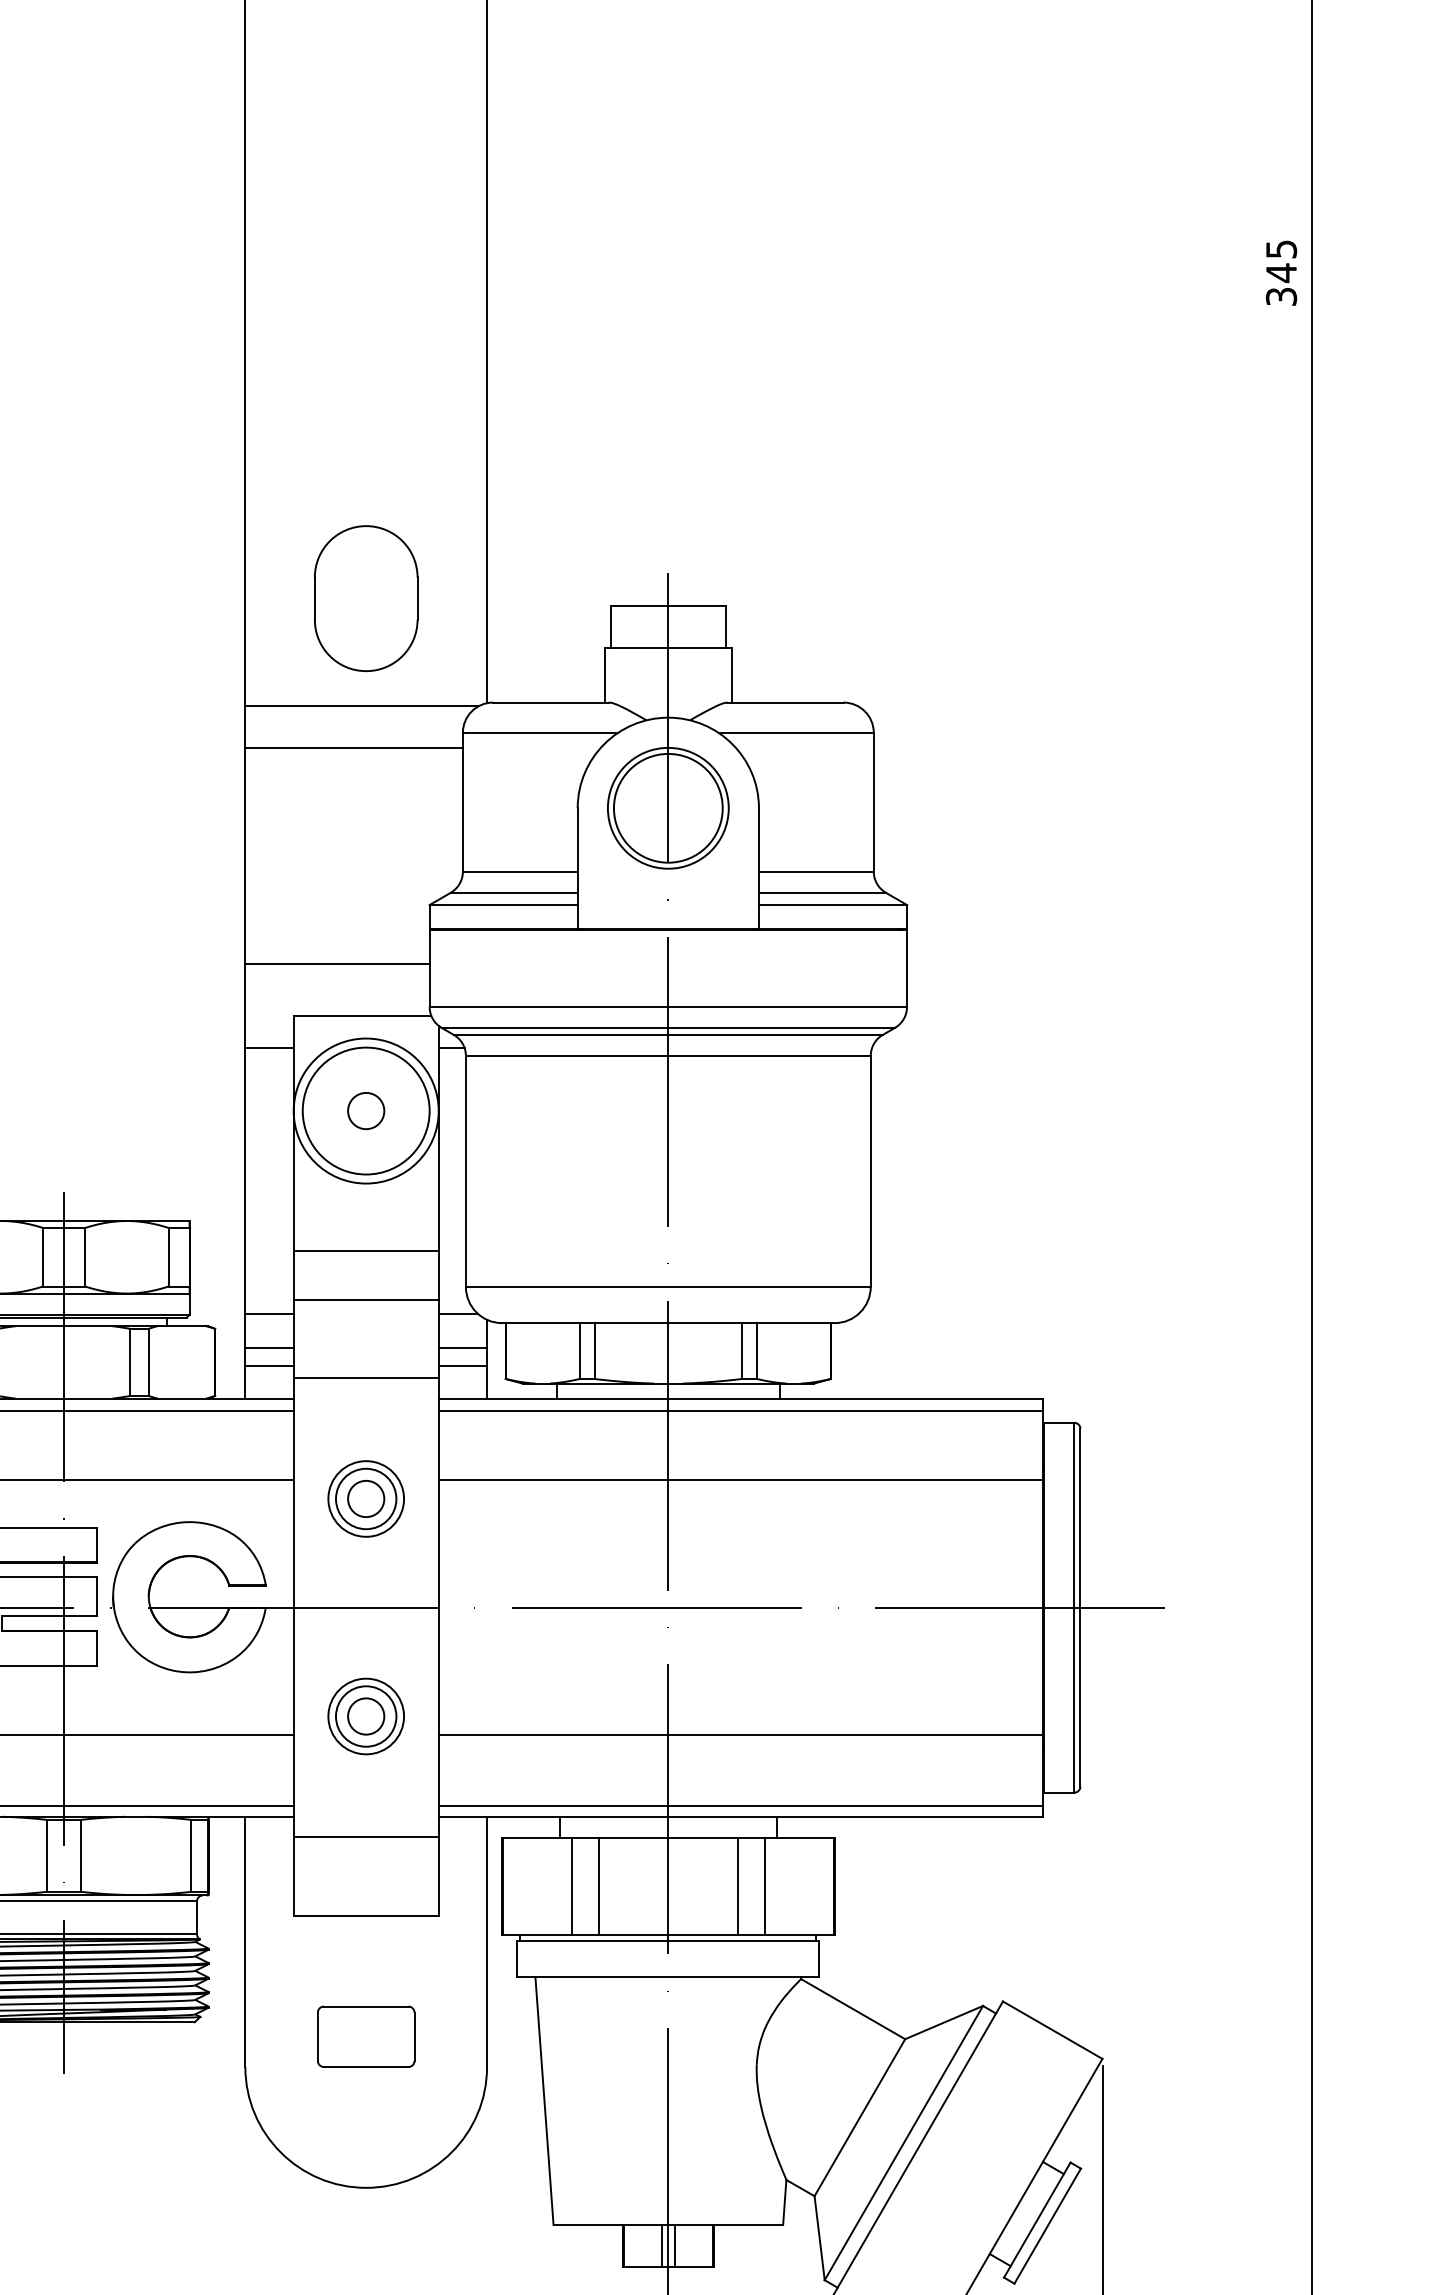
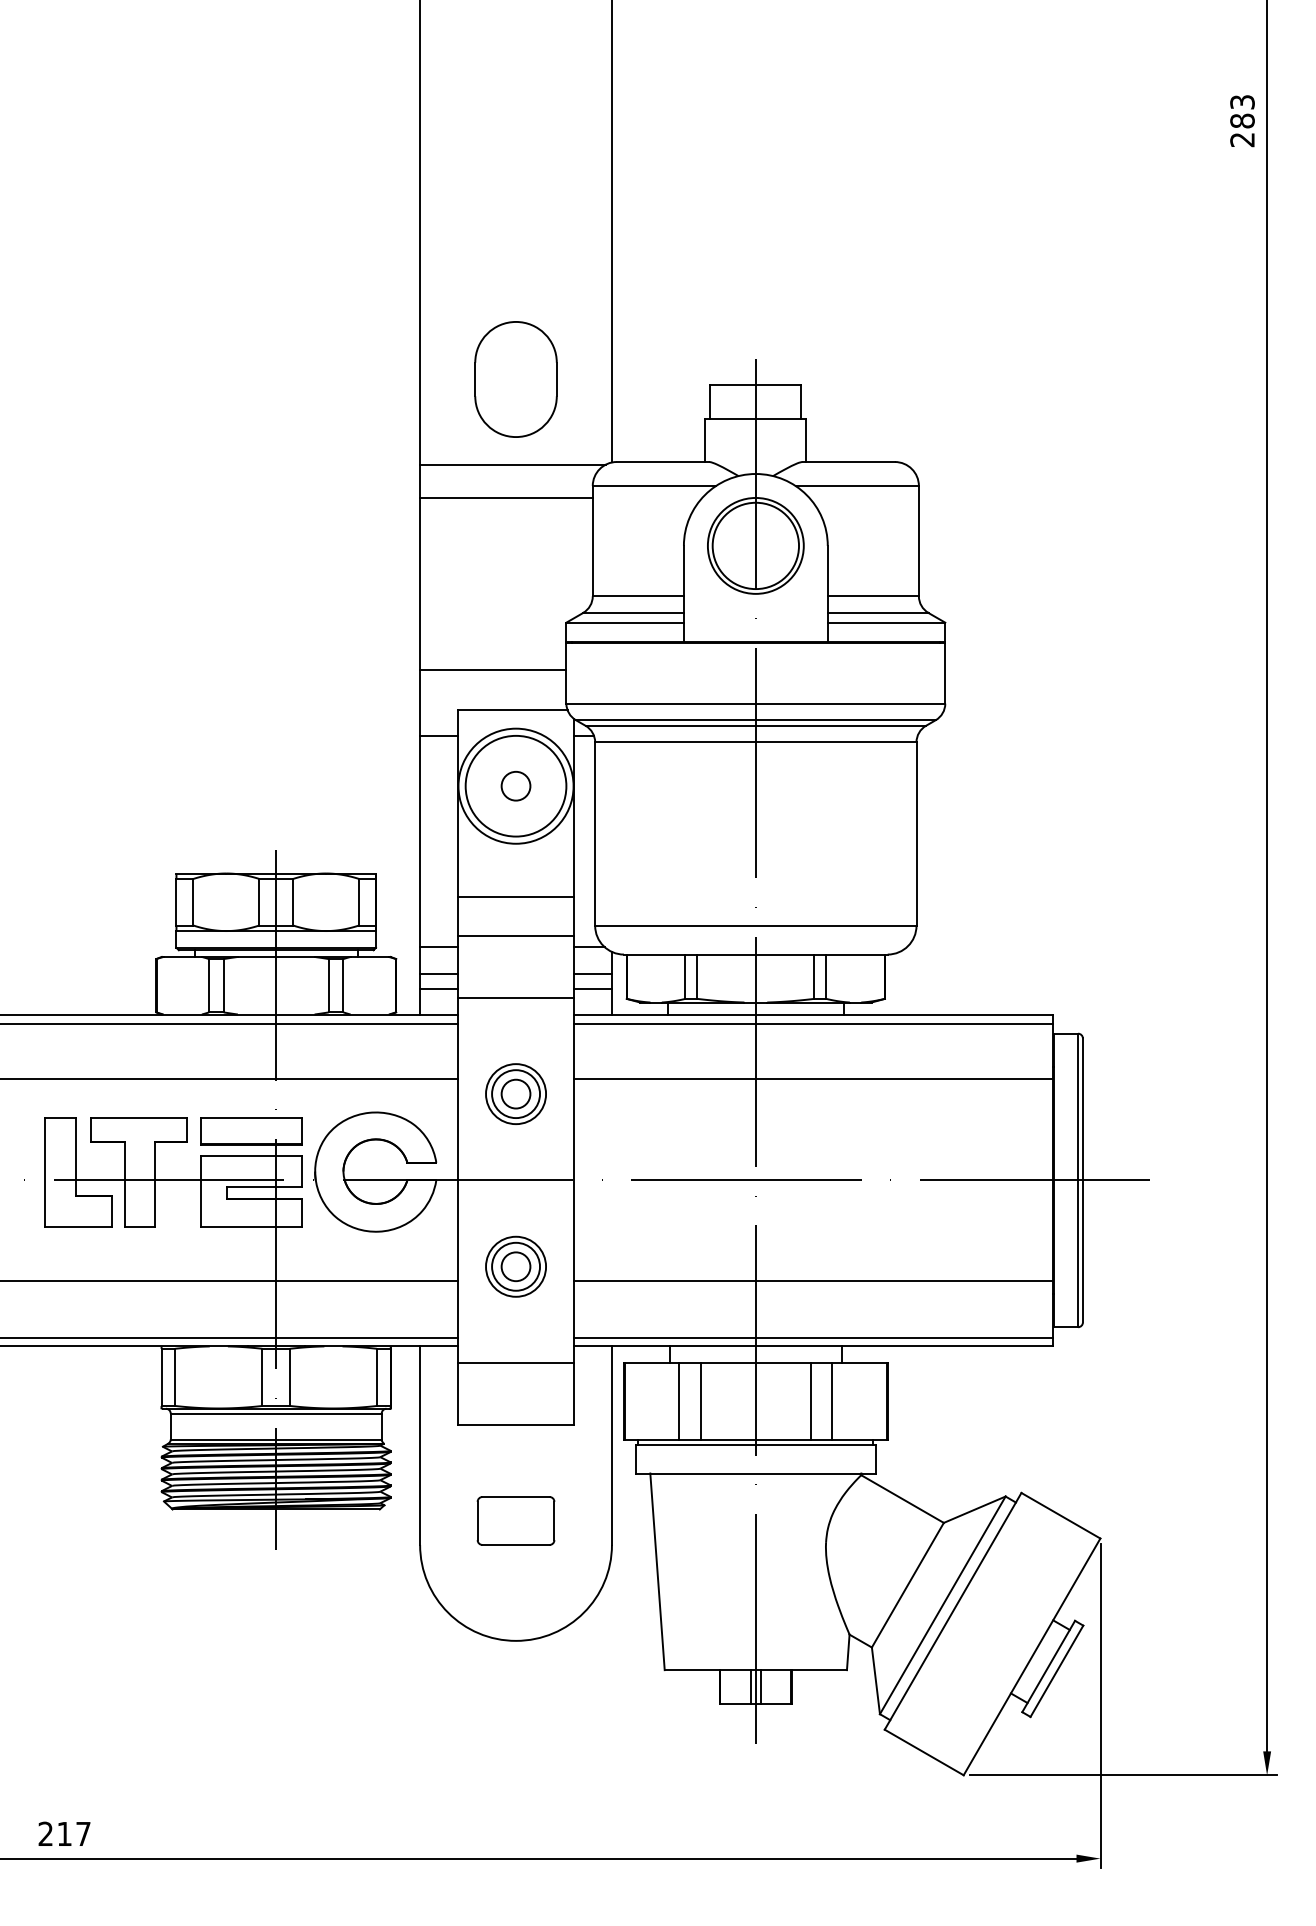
text: (1281, 273) -> (1242, 121), 345 -> 283

